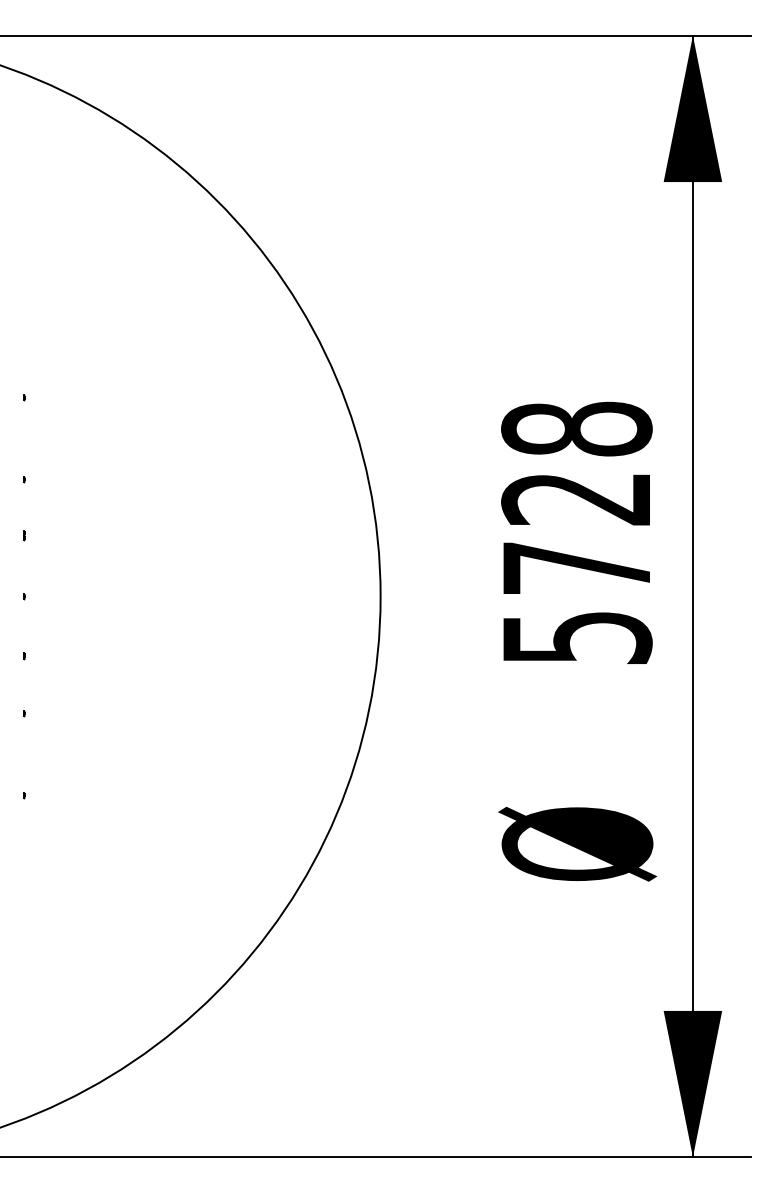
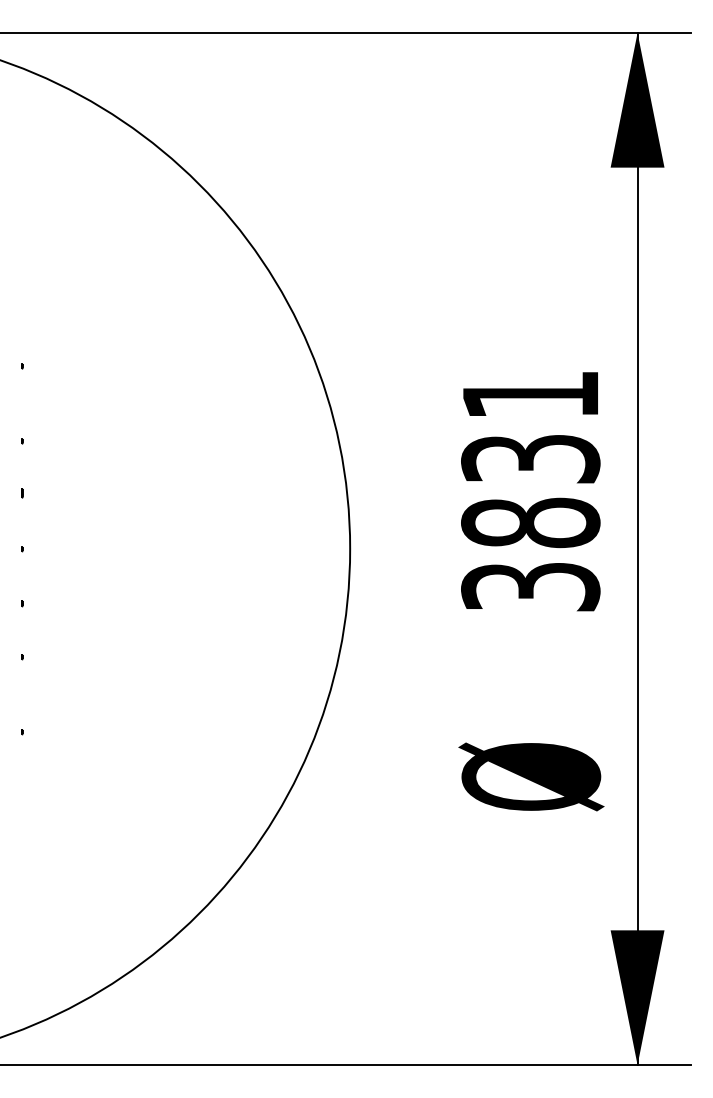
text: (576, 532) -> (530, 490), 5728 -> 3831

